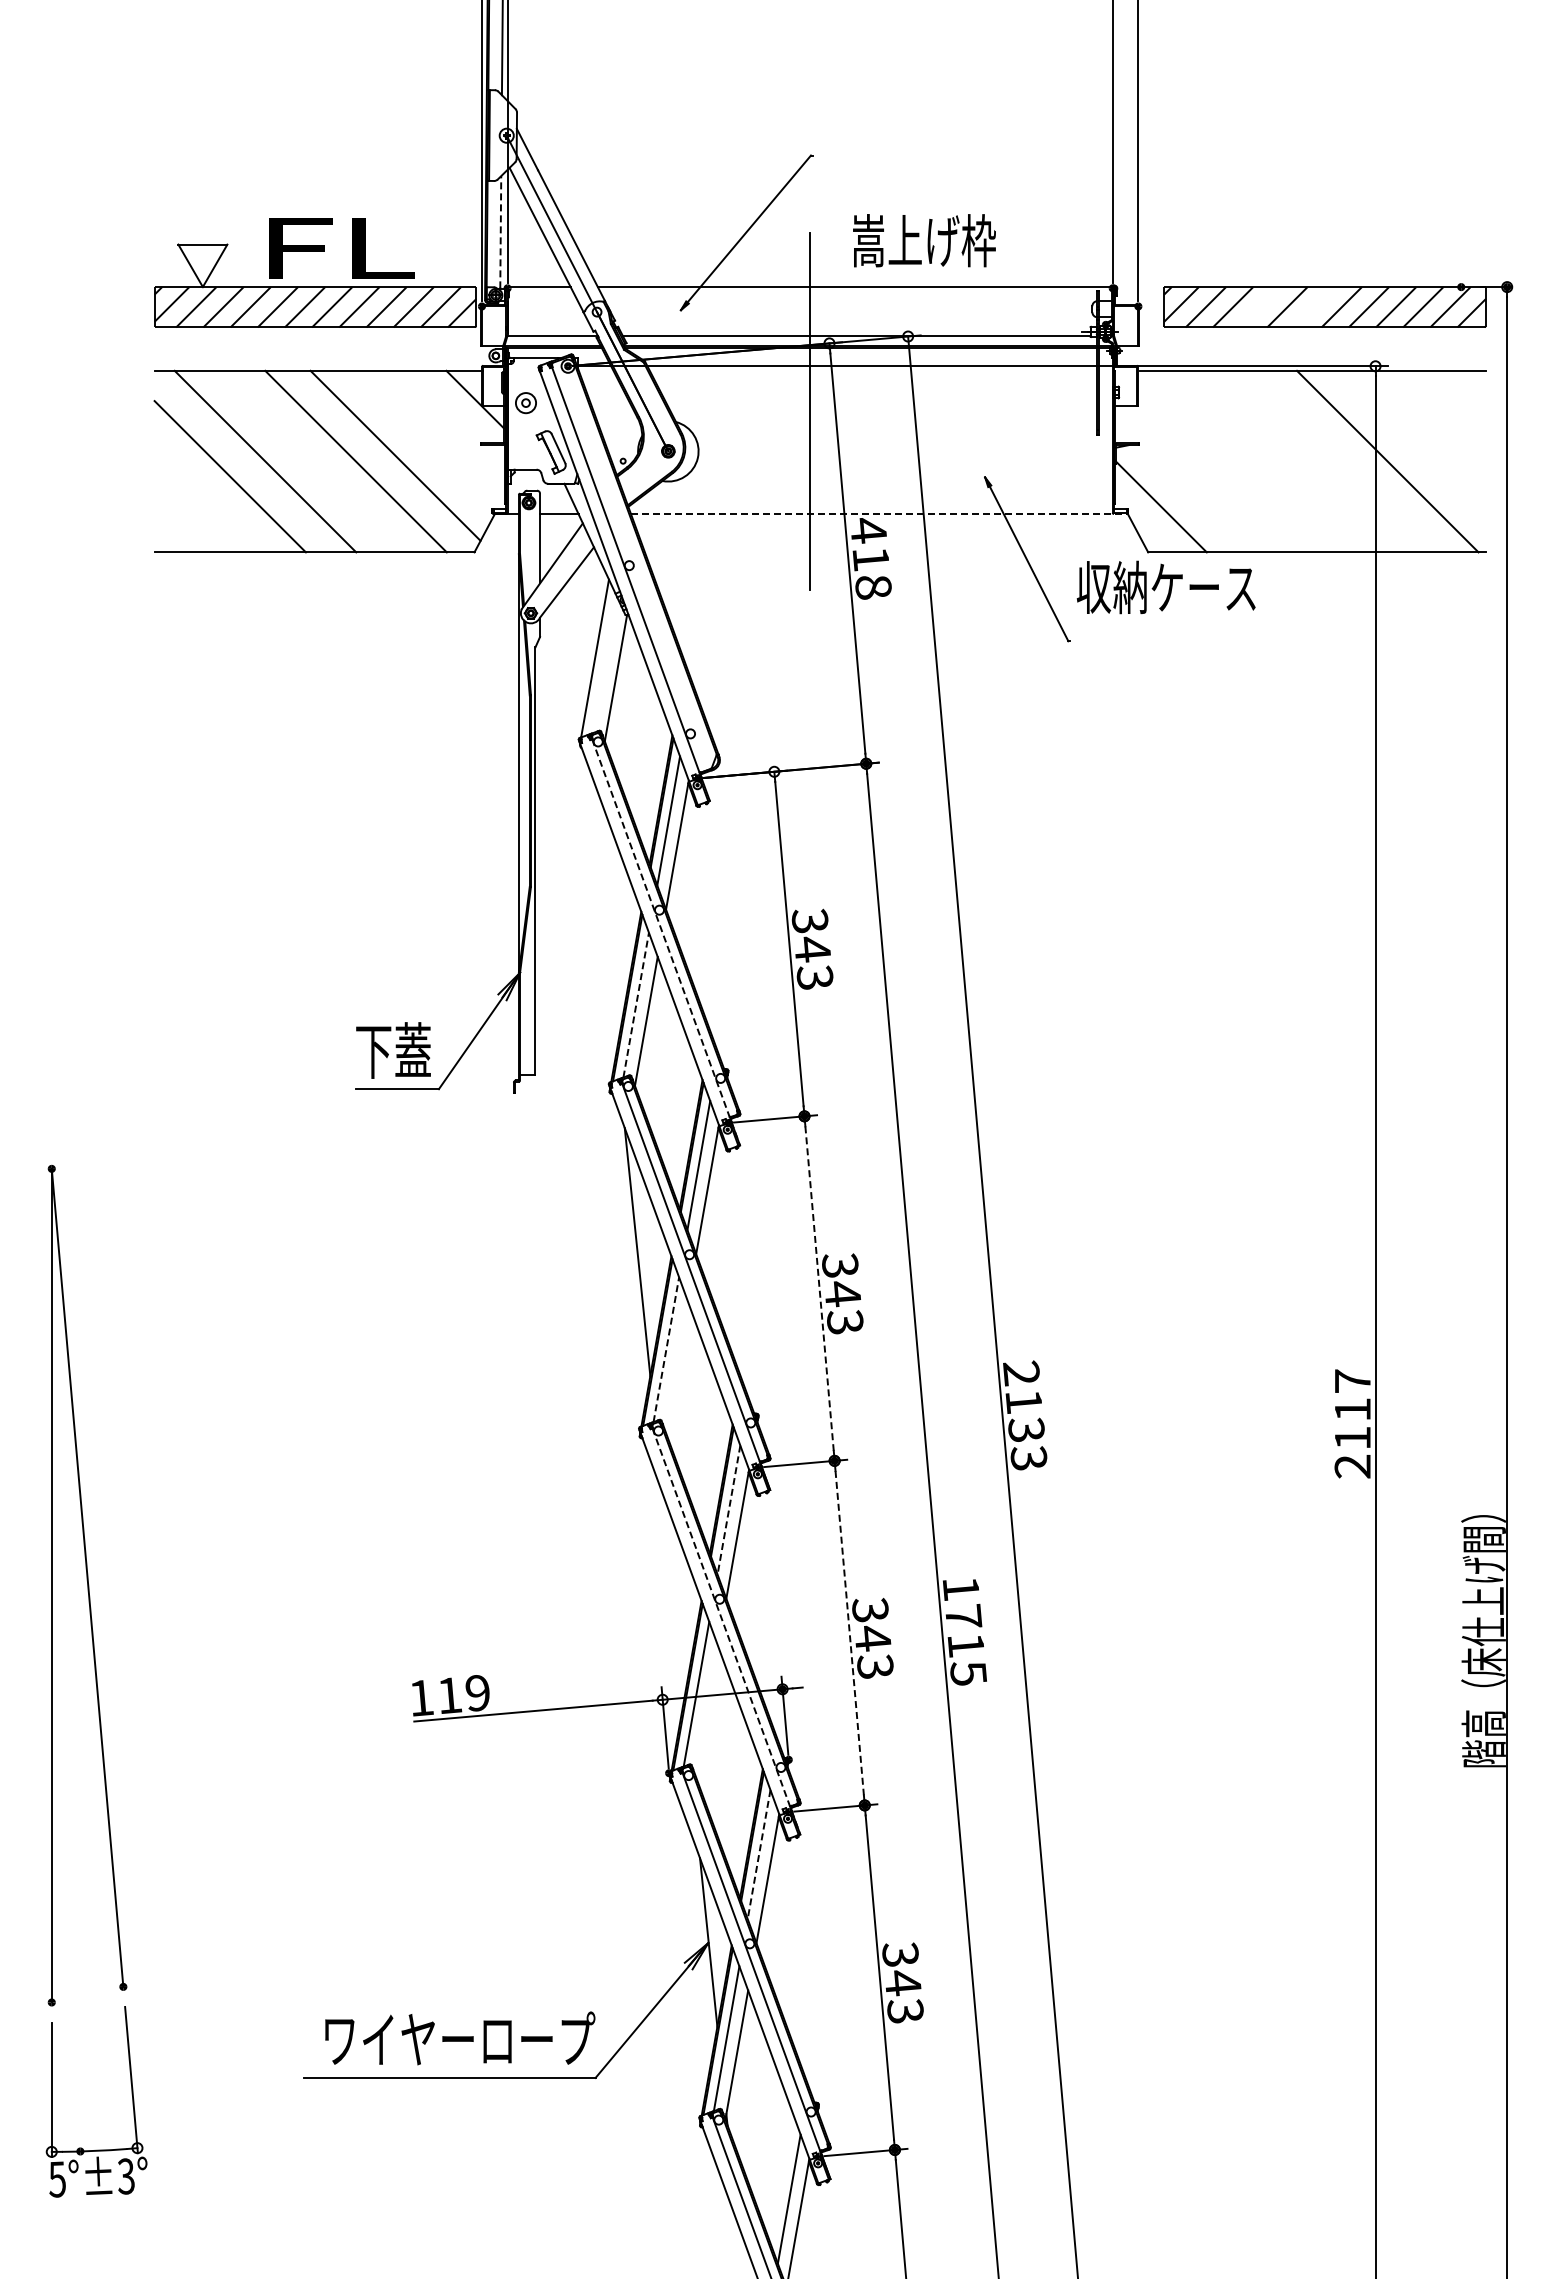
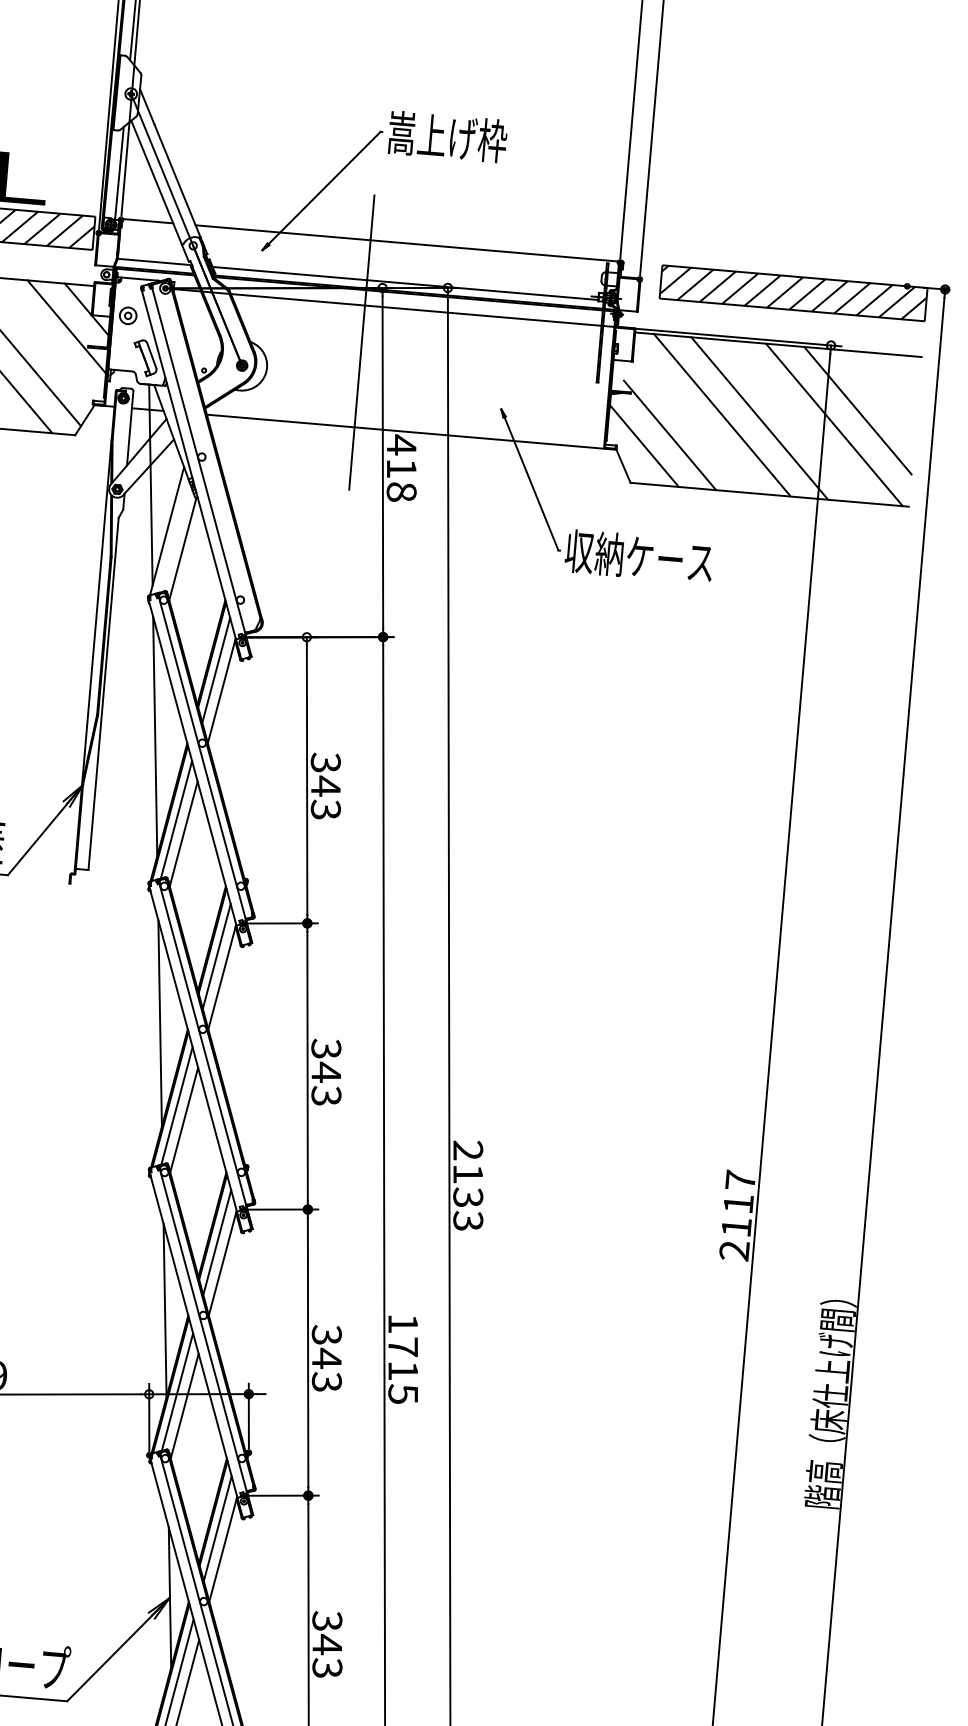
line: (500, 231) -> (119, 172), dashed -> solid
text: (924, 240) -> (447, 136), moved
line: (1260, 307) -> (740, 288), added
line: (1314, 307) -> (784, 292), added
line: (454, 423) -> (67, 327), added
line: (1414, 441) -> (857, 410), added
line: (1251, 460) -> (722, 414), added
line: (1296, 461) -> (759, 418), added
line: (1190, 491) -> (669, 435), added
line: (878, 514) -> (410, 432), dashed -> solid
text: (1165, 587) -> (638, 556), moved
line: (570, 604) -> (150, 484), added
line: (601, 906) -> (154, 736), added
line: (666, 942) -> (205, 770), dashed -> solid
line: (636, 1004) -> (176, 819), dashed -> solid
line: (819, 1288) -> (307, 1066), dashed -> solid
line: (666, 1349) -> (177, 1105), dashed -> solid
line: (676, 1365) -> (184, 1119), added
line: (728, 1510) -> (216, 1242), dashed -> solid
line: (672, 1597) -> (164, 1310), added
line: (726, 1631) -> (206, 1342), dashed -> solid
line: (849, 1633) -> (307, 1352), dashed -> solid
line: (706, 1709) -> (184, 1405), added
line: (759, 1854) -> (218, 1528), dashed -> solid

